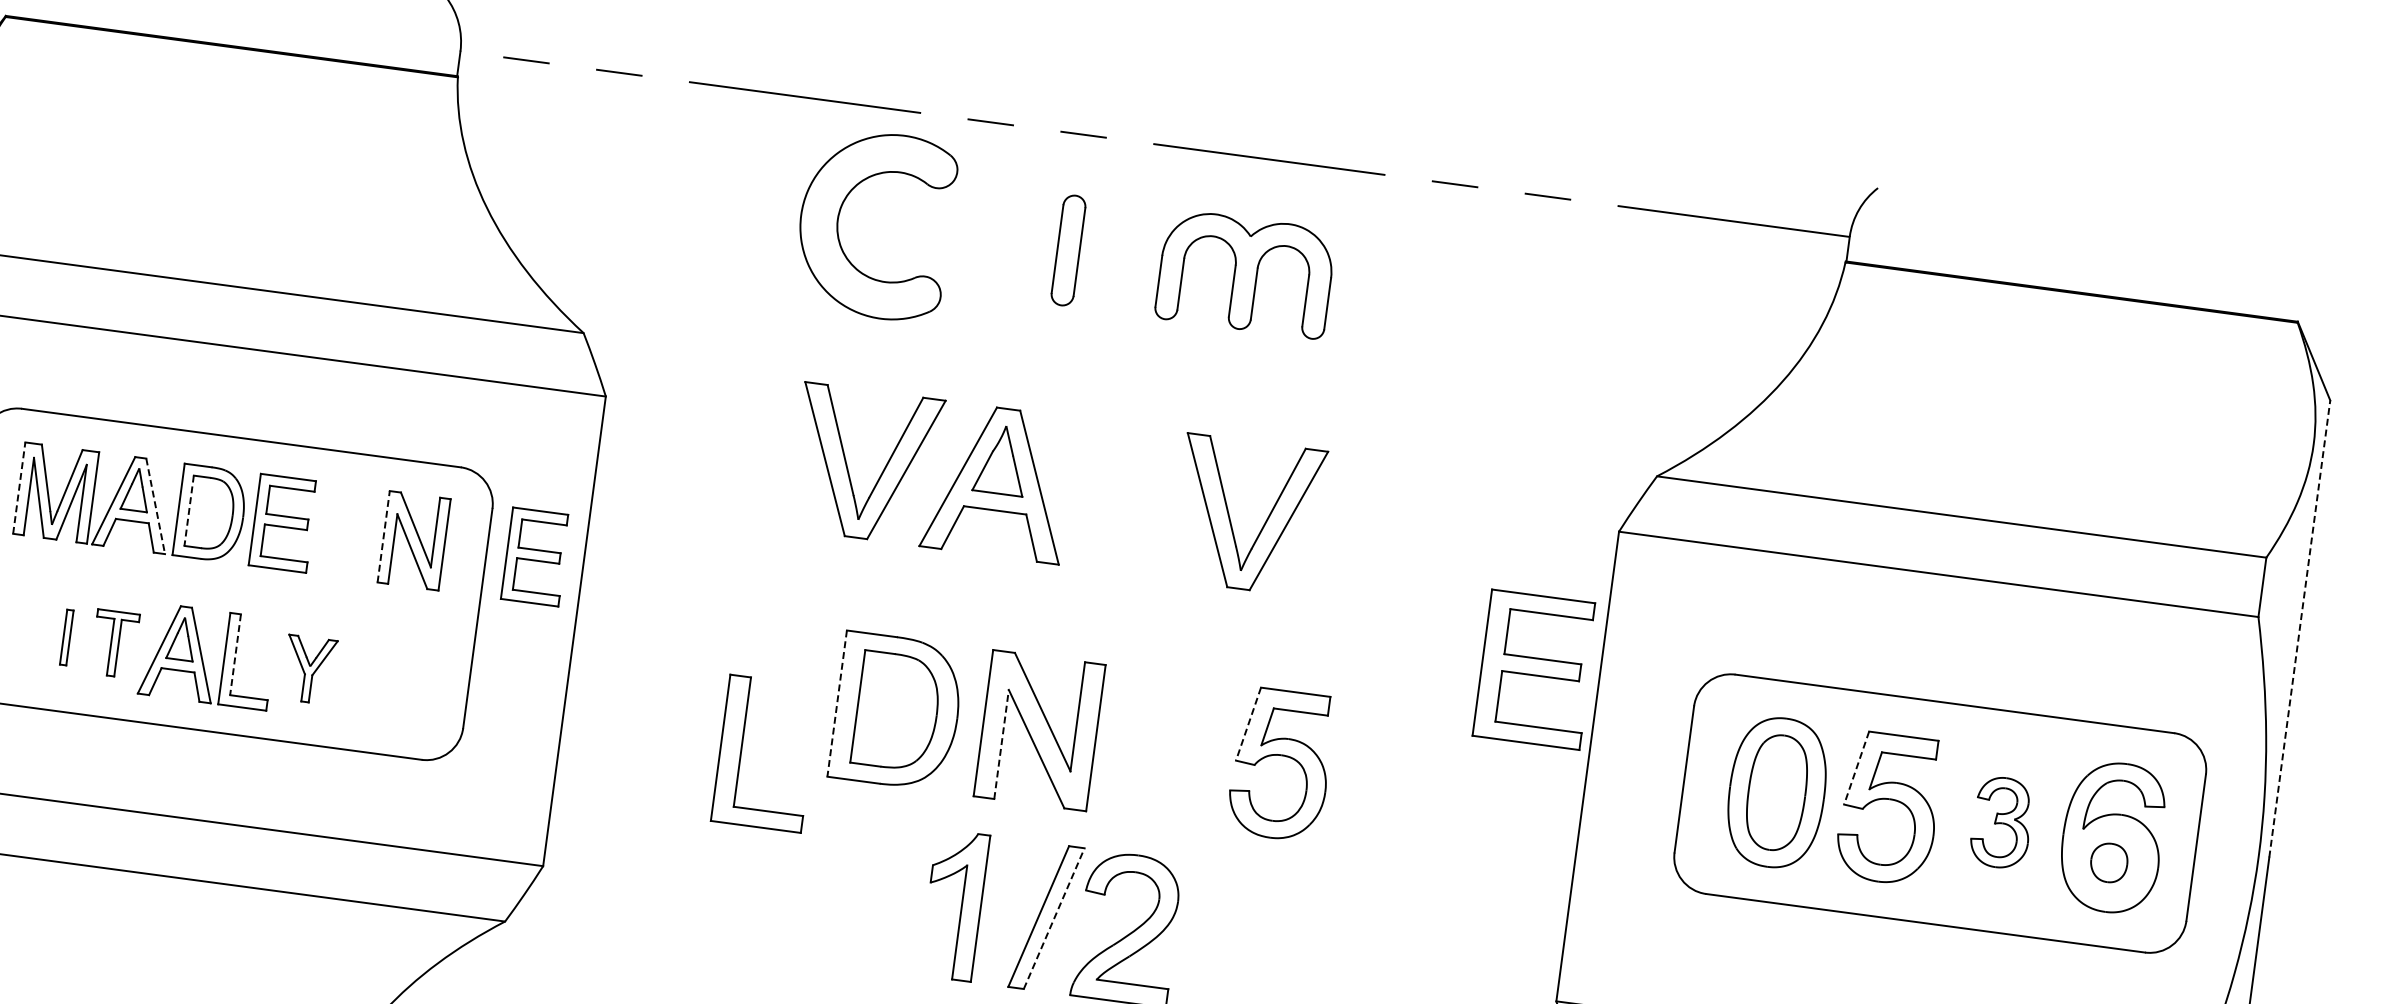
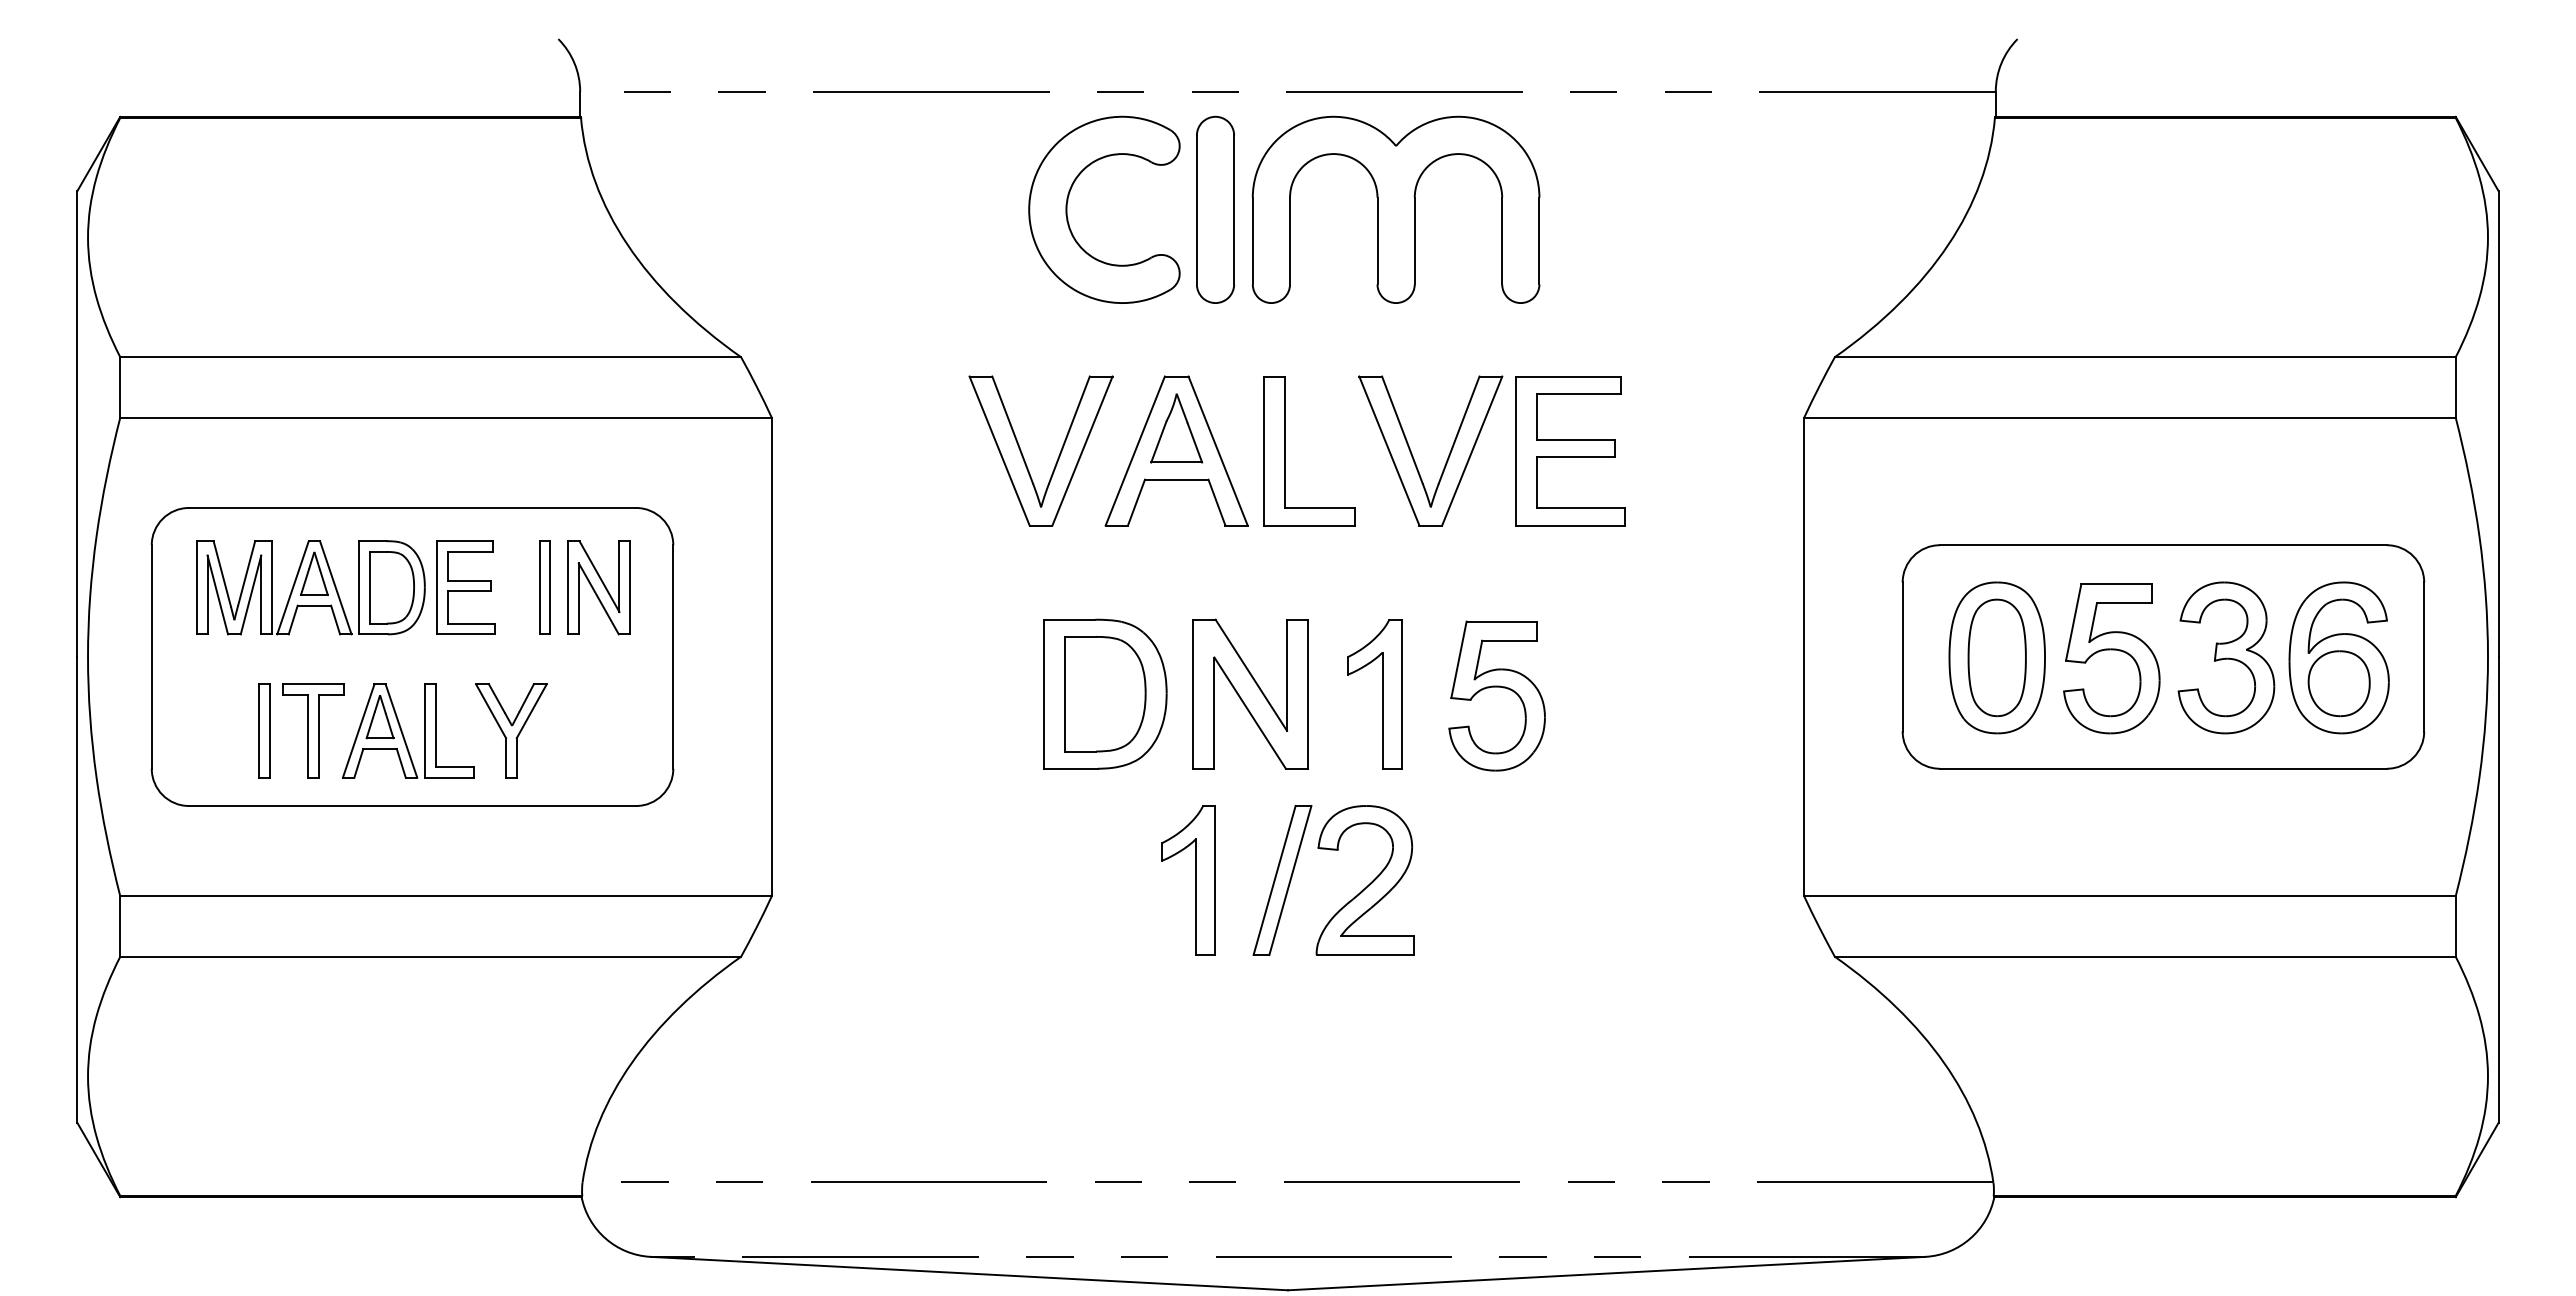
part: (840, 211) -> (1068, 201), moved
part: (1068, 250) -> (1215, 209), size x1.67
part: (1245, 273) -> (1395, 209), size x1.67
line: (19, 487) -> (196, 587), dashed -> solid
line: (155, 507) -> (335, 588), dashed -> solid
line: (188, 510) -> (369, 587), dashed -> solid
part: (360, 533) -> (544, 587), added
line: (384, 536) -> (568, 587), dashed -> solid
part: (535, 556) -> (722, 587), removed
line: (2299, 629) -> (2498, 424), dashed -> solid
part: (67, 637) -> (264, 730), size x1.67
part: (115, 643) -> (313, 730), size x1.43
line: (235, 655) -> (435, 726), dashed -> solid
part: (309, 669) -> (511, 730), size x1.43
part: (1535, 670) -> (1570, 451), moved
line: (837, 703) -> (1044, 694), dashed -> solid
line: (1248, 723) -> (1458, 659), dashed -> solid
line: (1001, 744) -> (1214, 713), dashed -> solid
part: (1168, 748) -> (1382, 694), added
part: (742, 751) -> (1285, 451), moved
line: (1856, 767) -> (2073, 622), dashed -> solid
part: (2002, 822) -> (2226, 657), size x1.67
part: (2108, 862) -> (2338, 683), size x1.67
line: (1054, 918) -> (1290, 880), dashed -> solid

